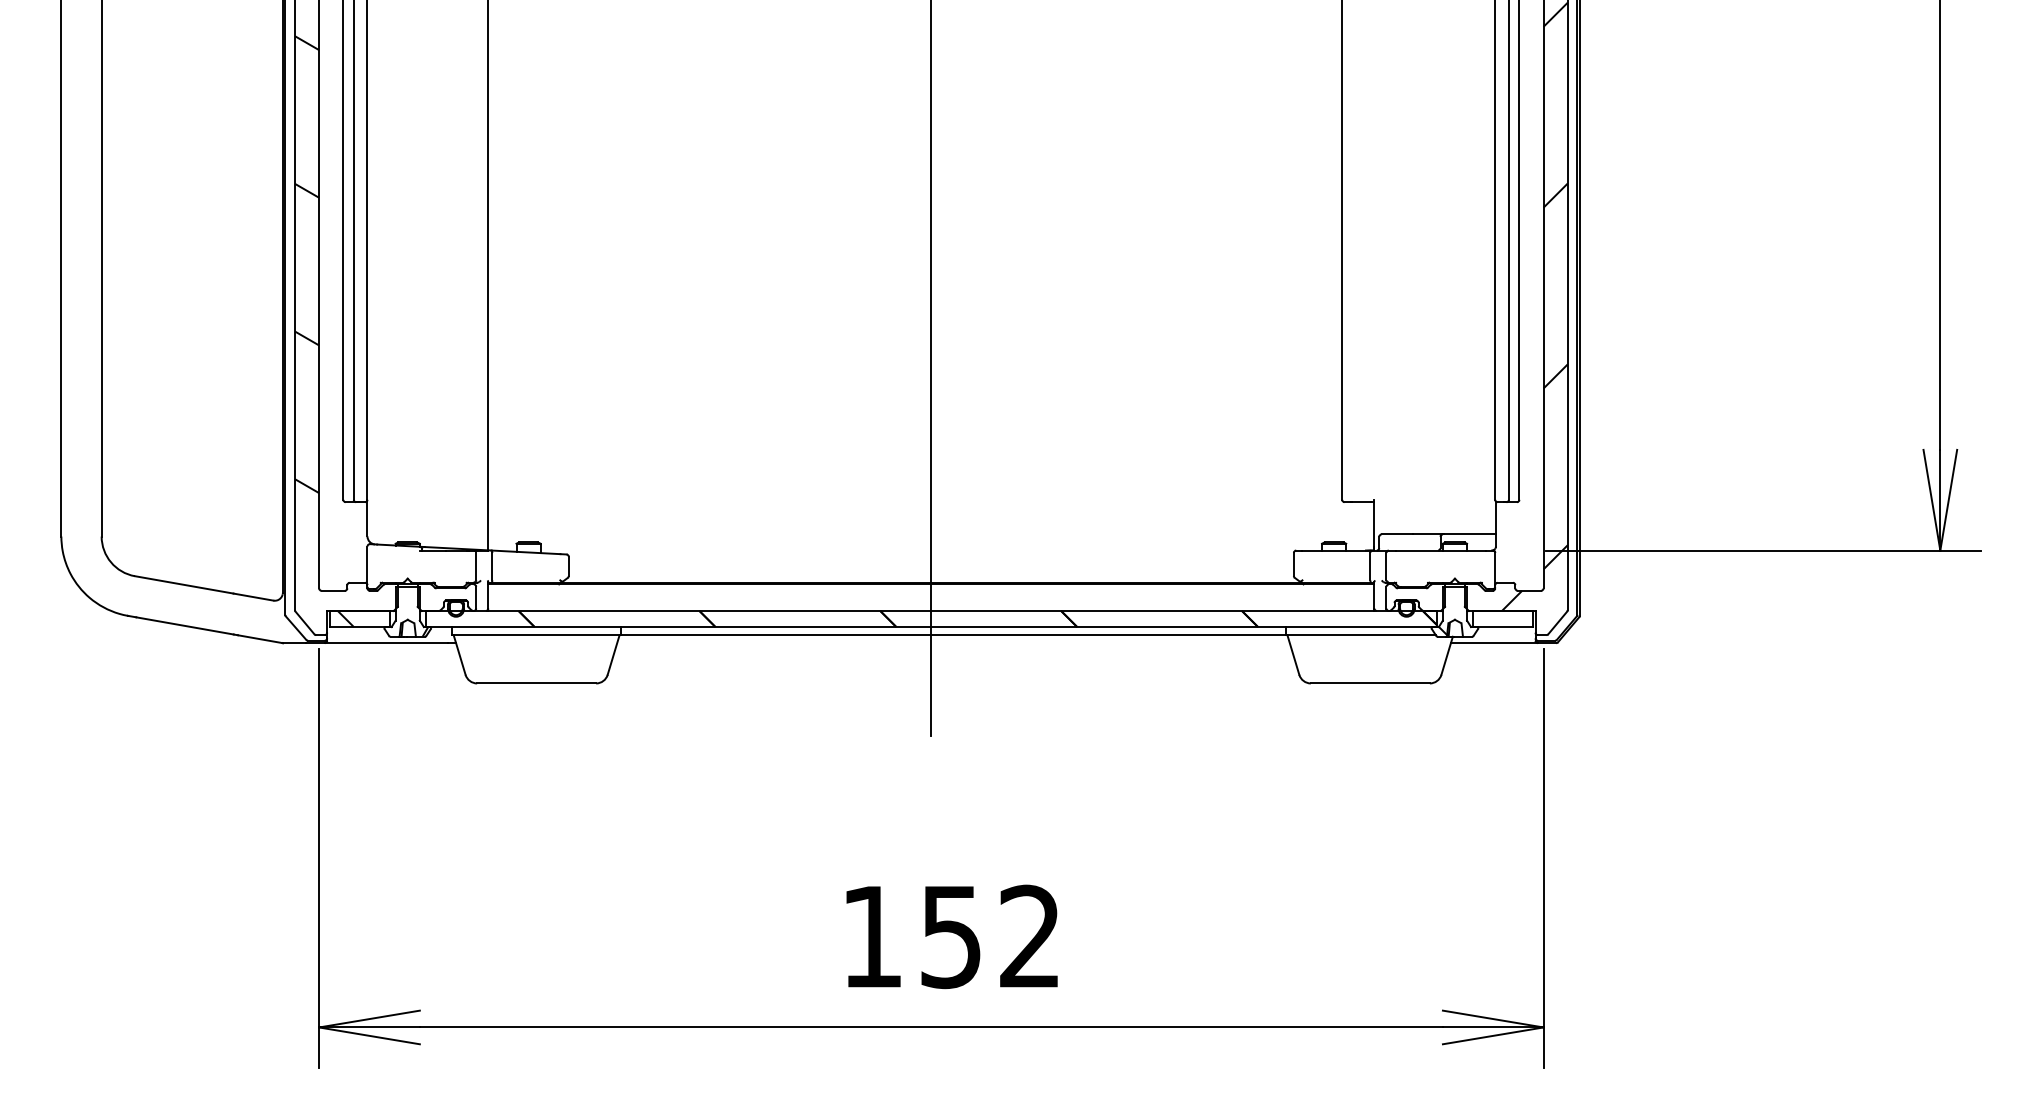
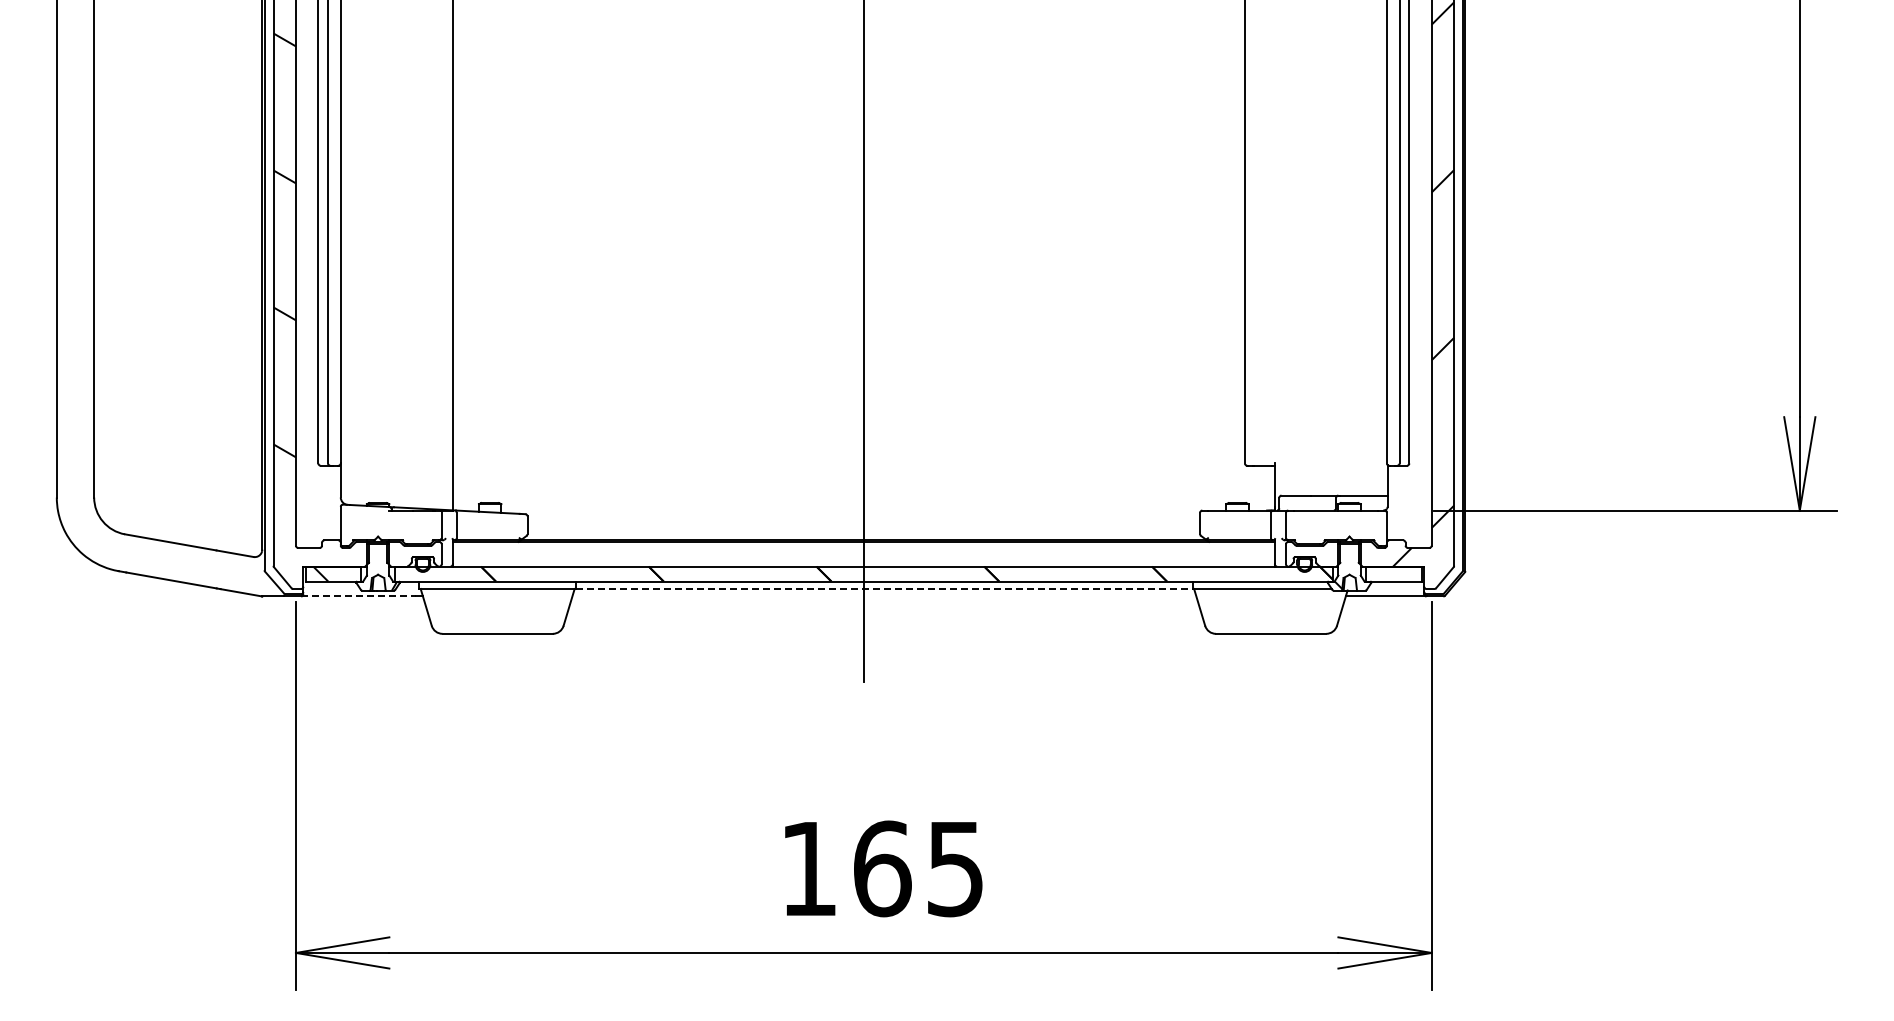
line: (953, 635) -> (884, 589), solid -> dashed
line: (386, 643) -> (358, 596), solid -> dashed
text: (990, 936) -> (918, 868), 152 -> 165

